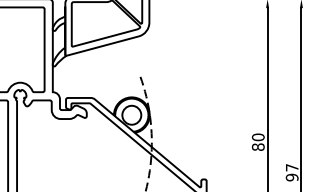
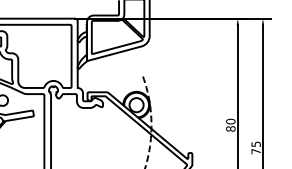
text: (291, 172) -> (255, 147), 97 -> 75

